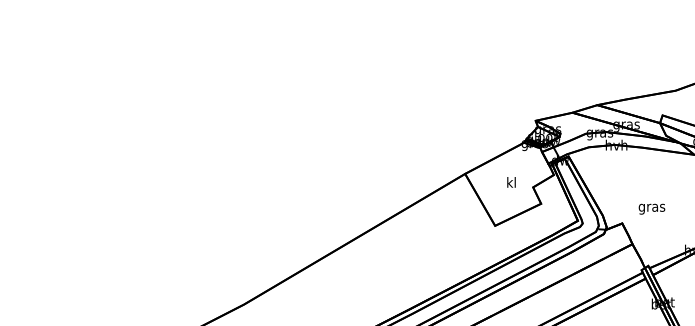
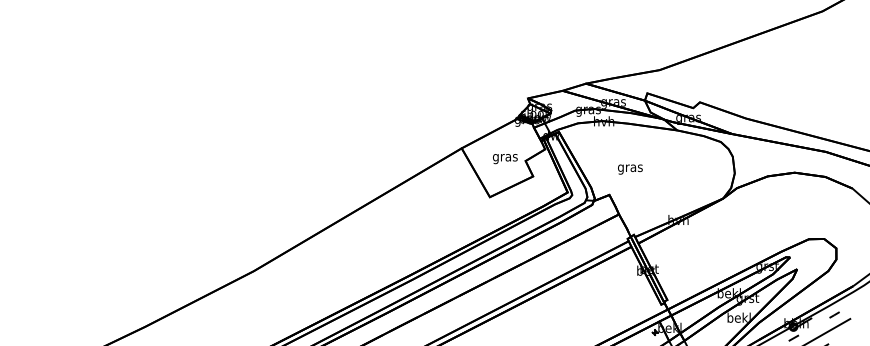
text: (510, 183) -> (504, 157), kl -> gras
text: (652, 209) -> (630, 169), moved

